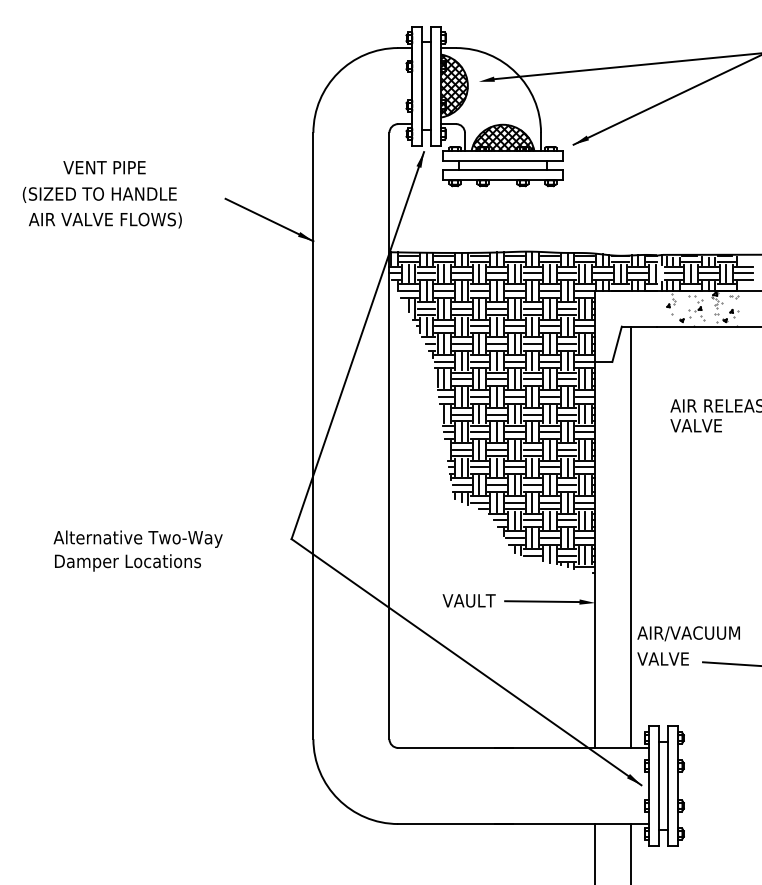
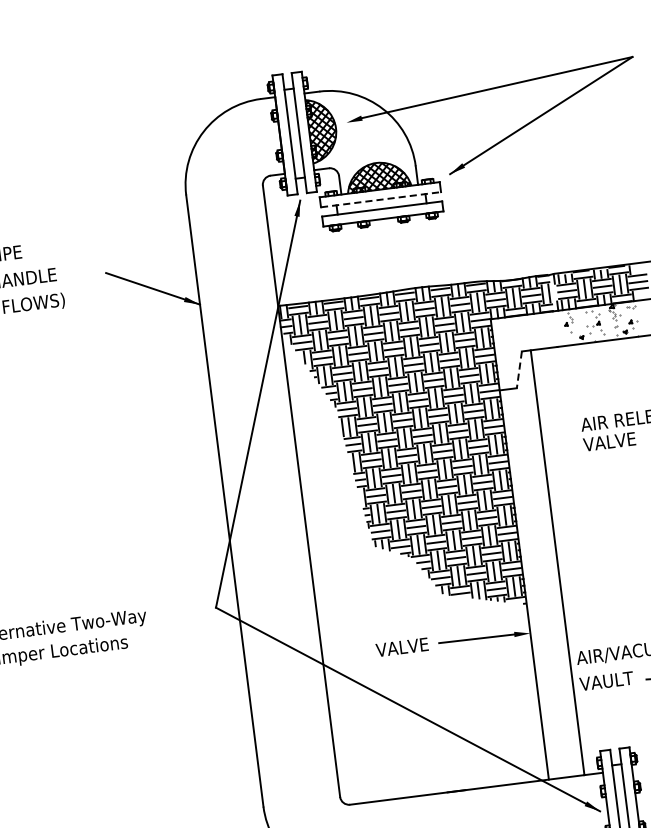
line: (503, 161) -> (381, 199), solid -> dashed
line: (616, 344) -> (518, 370), solid -> dashed
text: (480, 600) -> (414, 645), VAULT -> VALVE
text: (675, 658) -> (618, 679), VALVE -> VAULT

